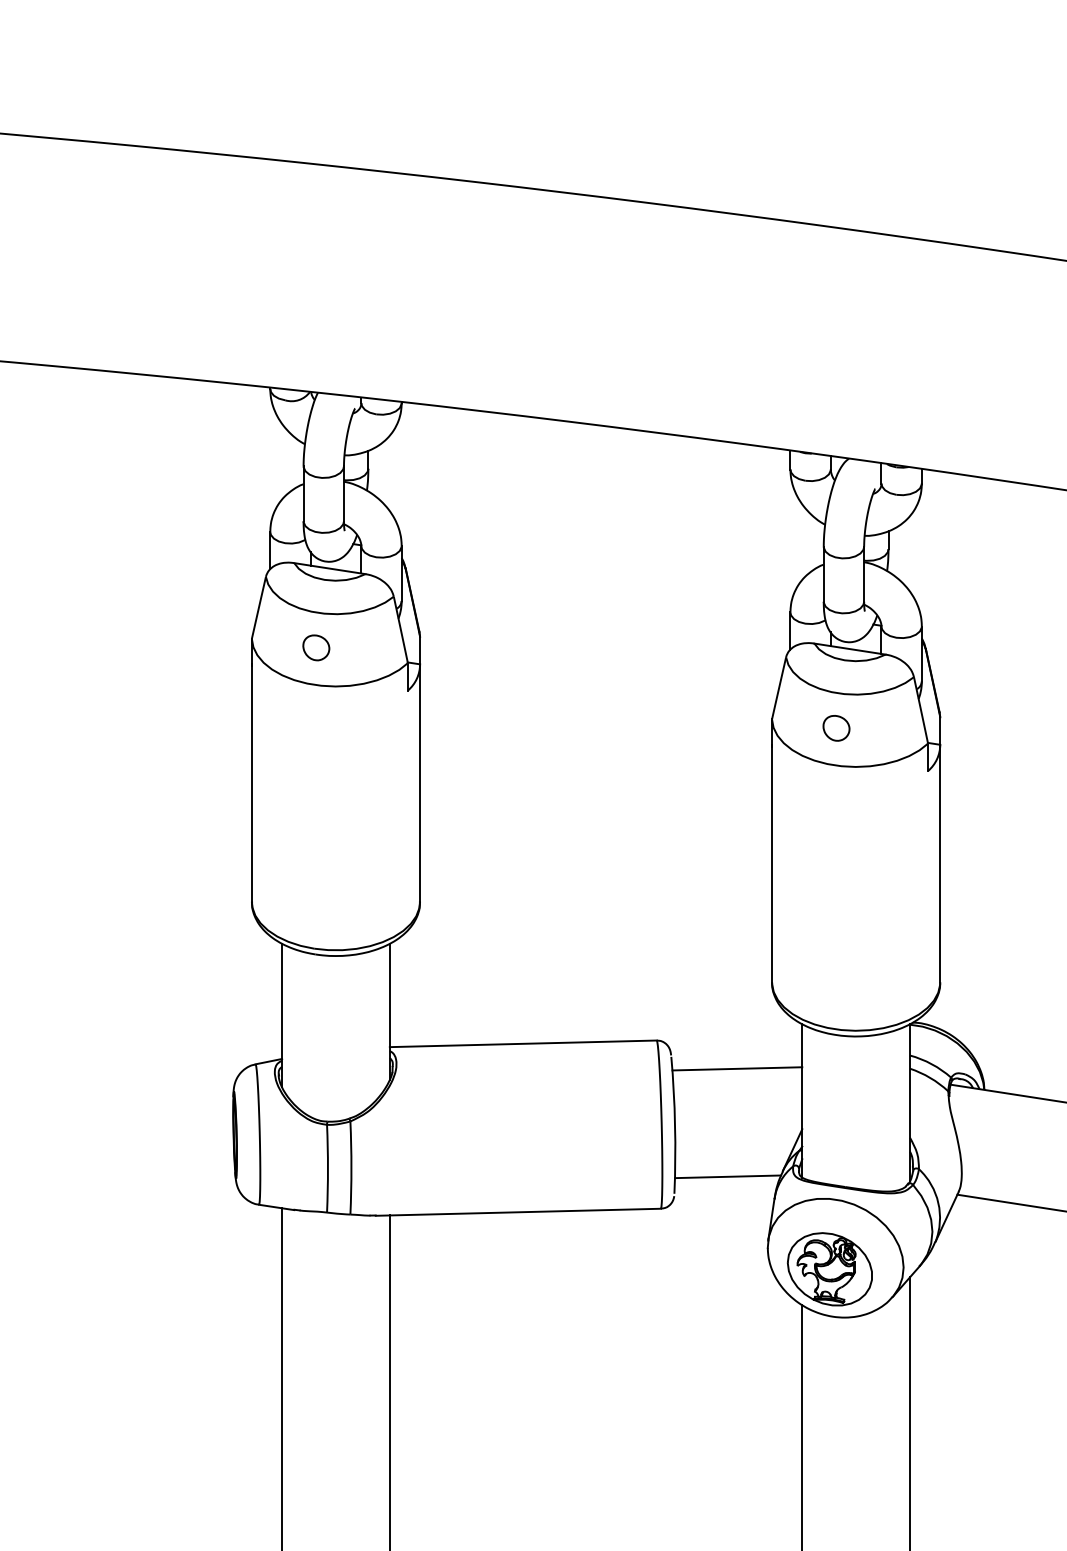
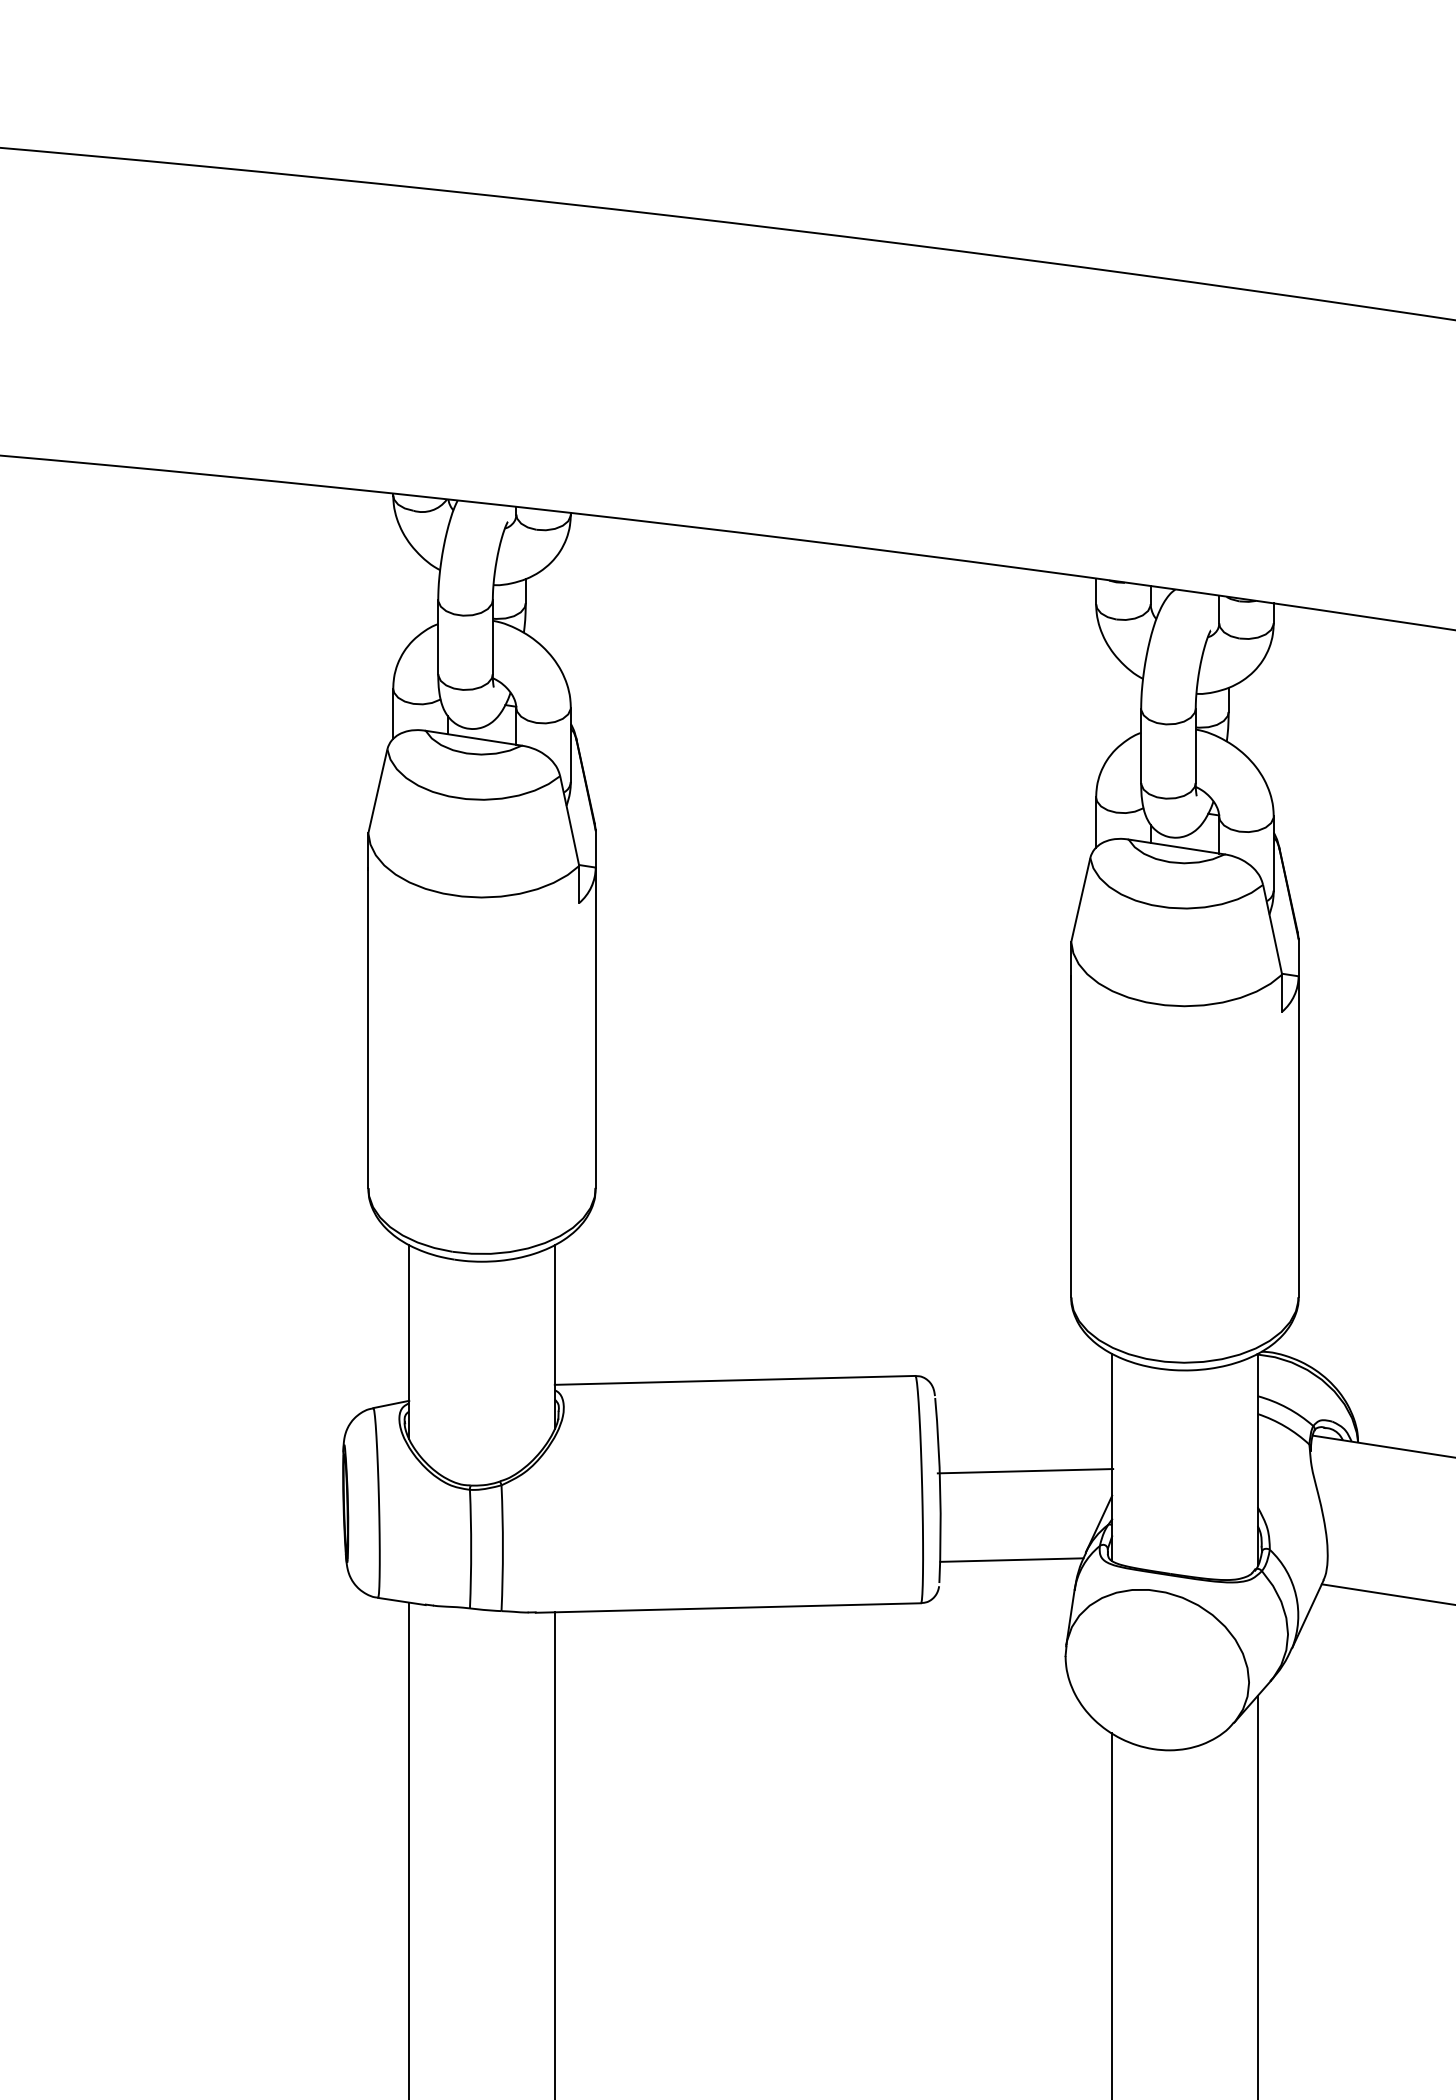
part: (316, 648) -> (455, 845), removed
part: (836, 727) -> (1158, 953), removed
line: (737, 1069) -> (1025, 1471), moved
part: (829, 1268) -> (1149, 1684), removed

